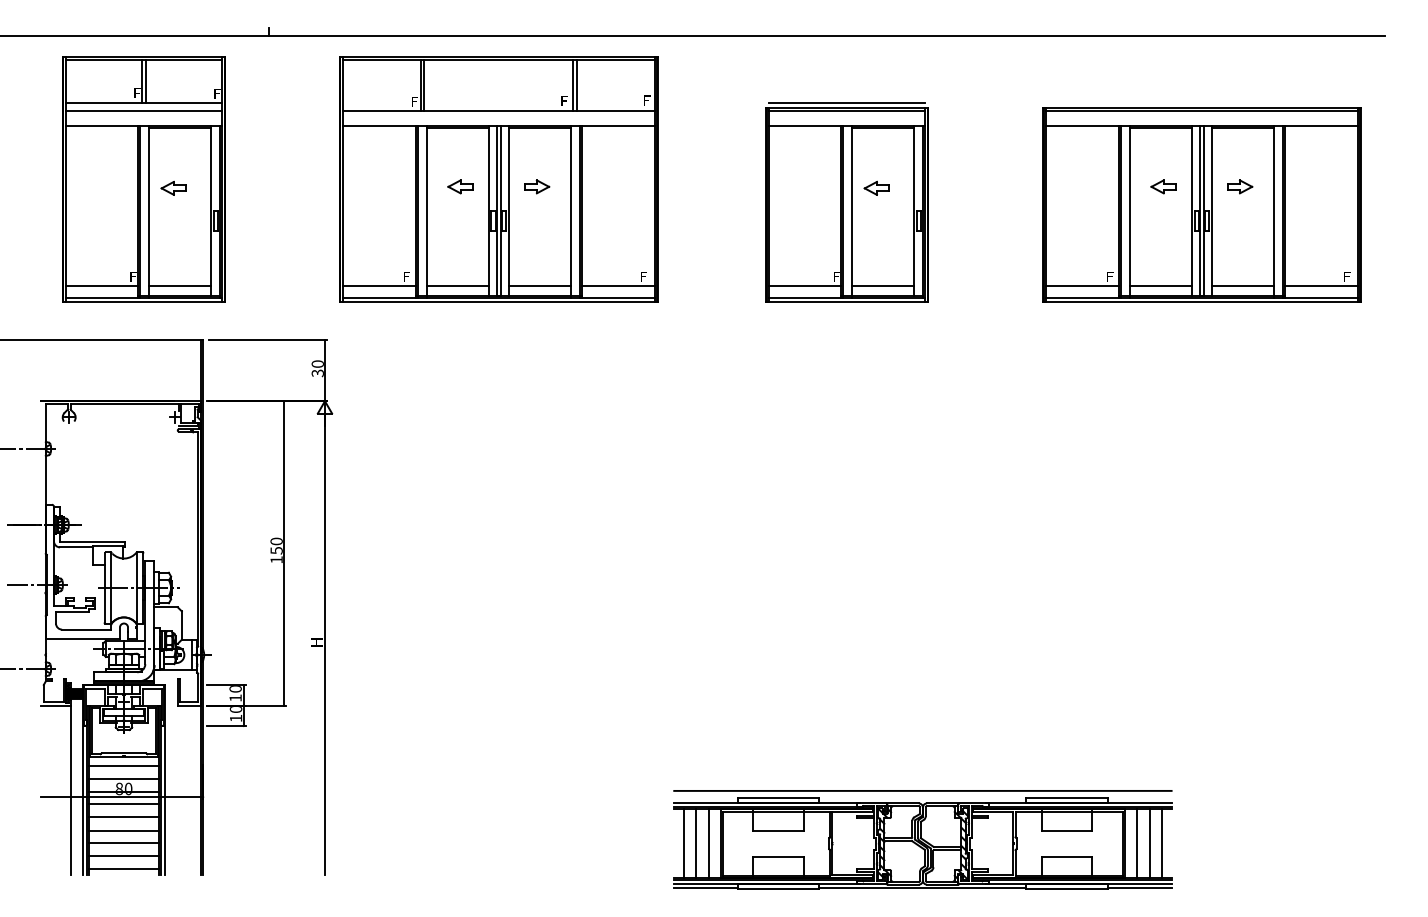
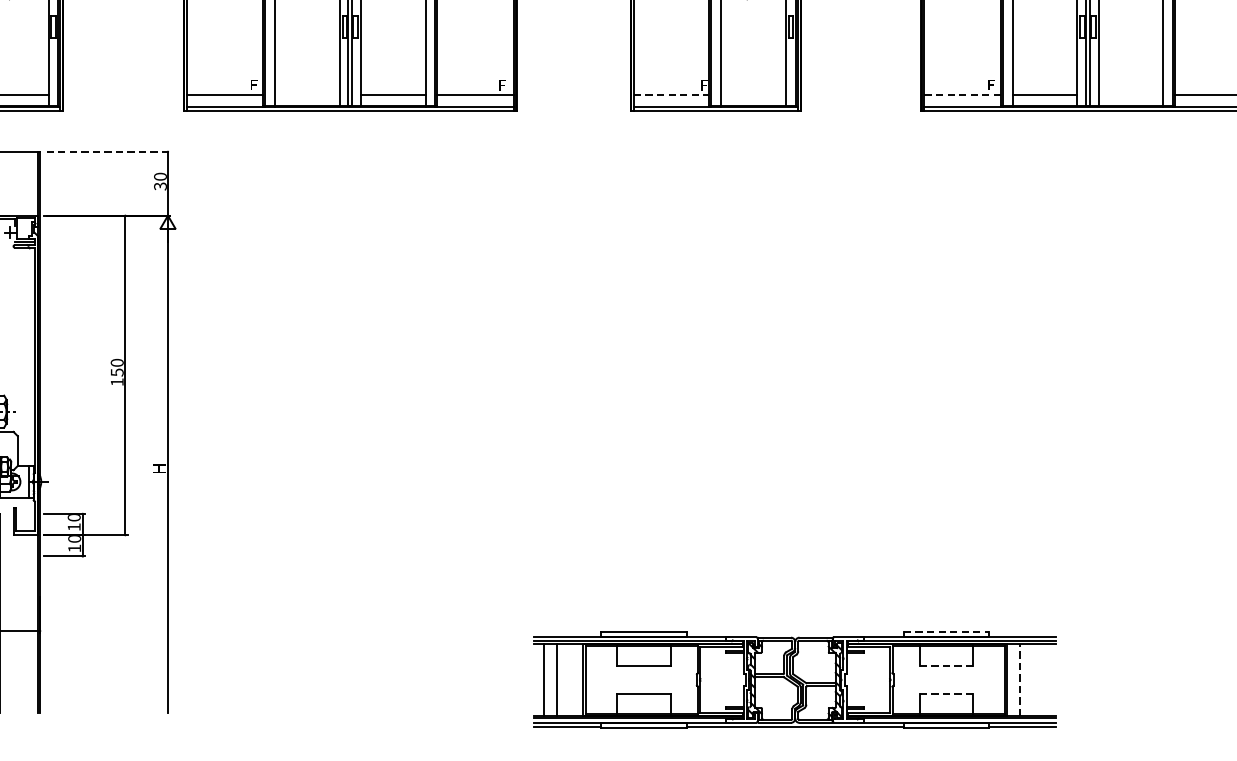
line: (457, 285) -> (307, 94), removed
line: (804, 285) -> (671, 94), solid -> dashed
line: (882, 285) -> (752, 94), removed
line: (1082, 285) -> (962, 94), solid -> dashed
line: (1242, 285) -> (1130, 94), removed
line: (268, 340) -> (108, 152), solid -> dashed
line: (922, 790) -> (794, 624), removed
line: (1067, 798) -> (946, 632), solid -> dashed
line: (1067, 830) -> (946, 666), solid -> dashed
line: (708, 843) -> (570, 679), removed
line: (1137, 843) -> (1020, 679), solid -> dashed
line: (1149, 843) -> (1032, 679), removed
line: (1161, 843) -> (1045, 679), removed
line: (1067, 856) -> (946, 693), solid -> dashed

